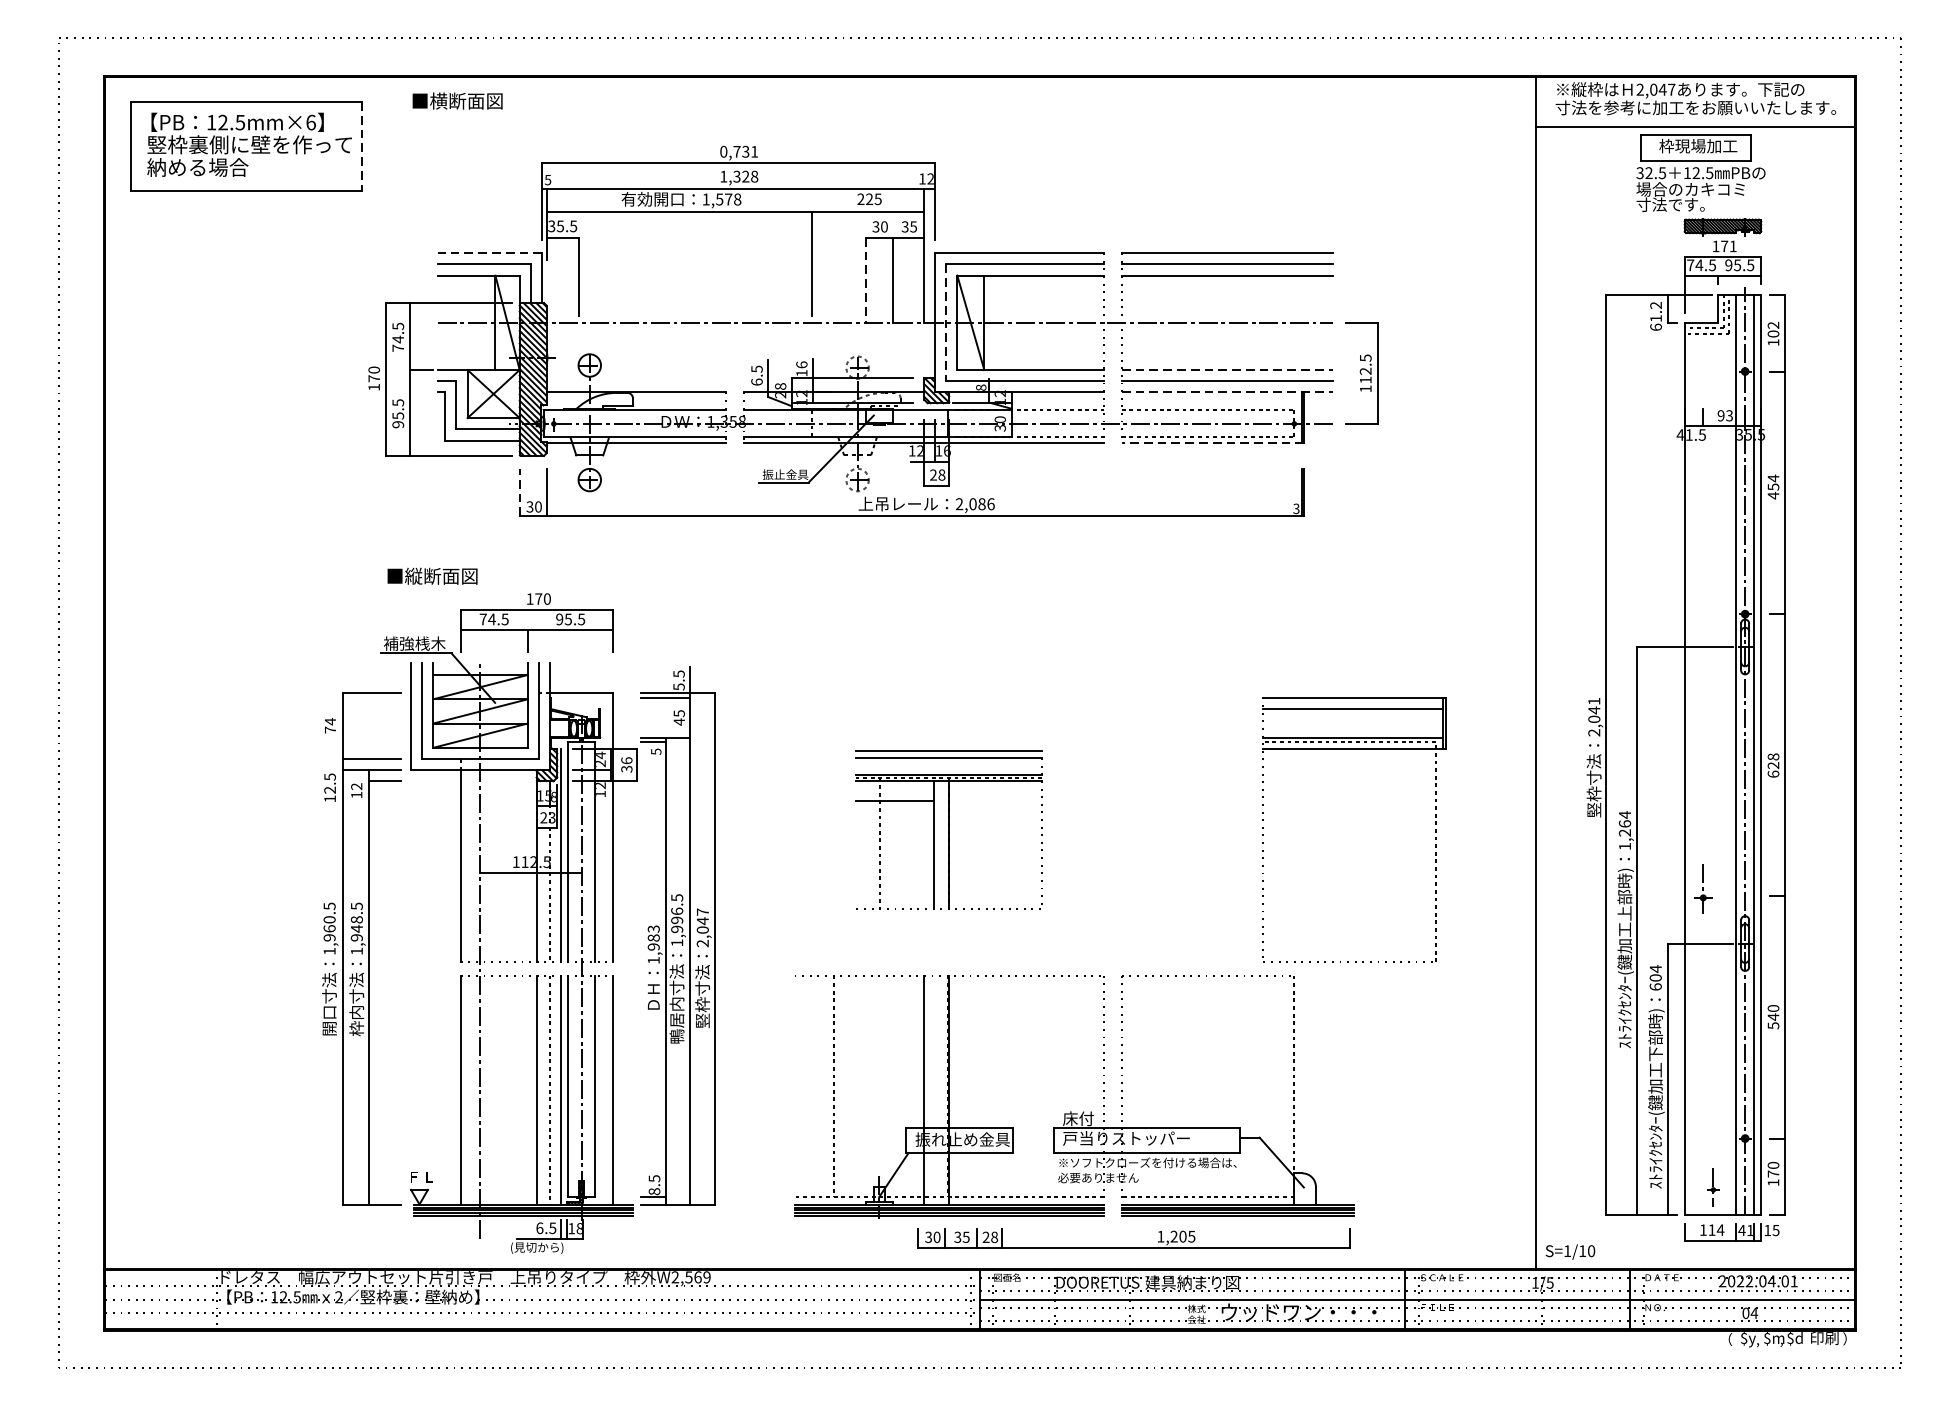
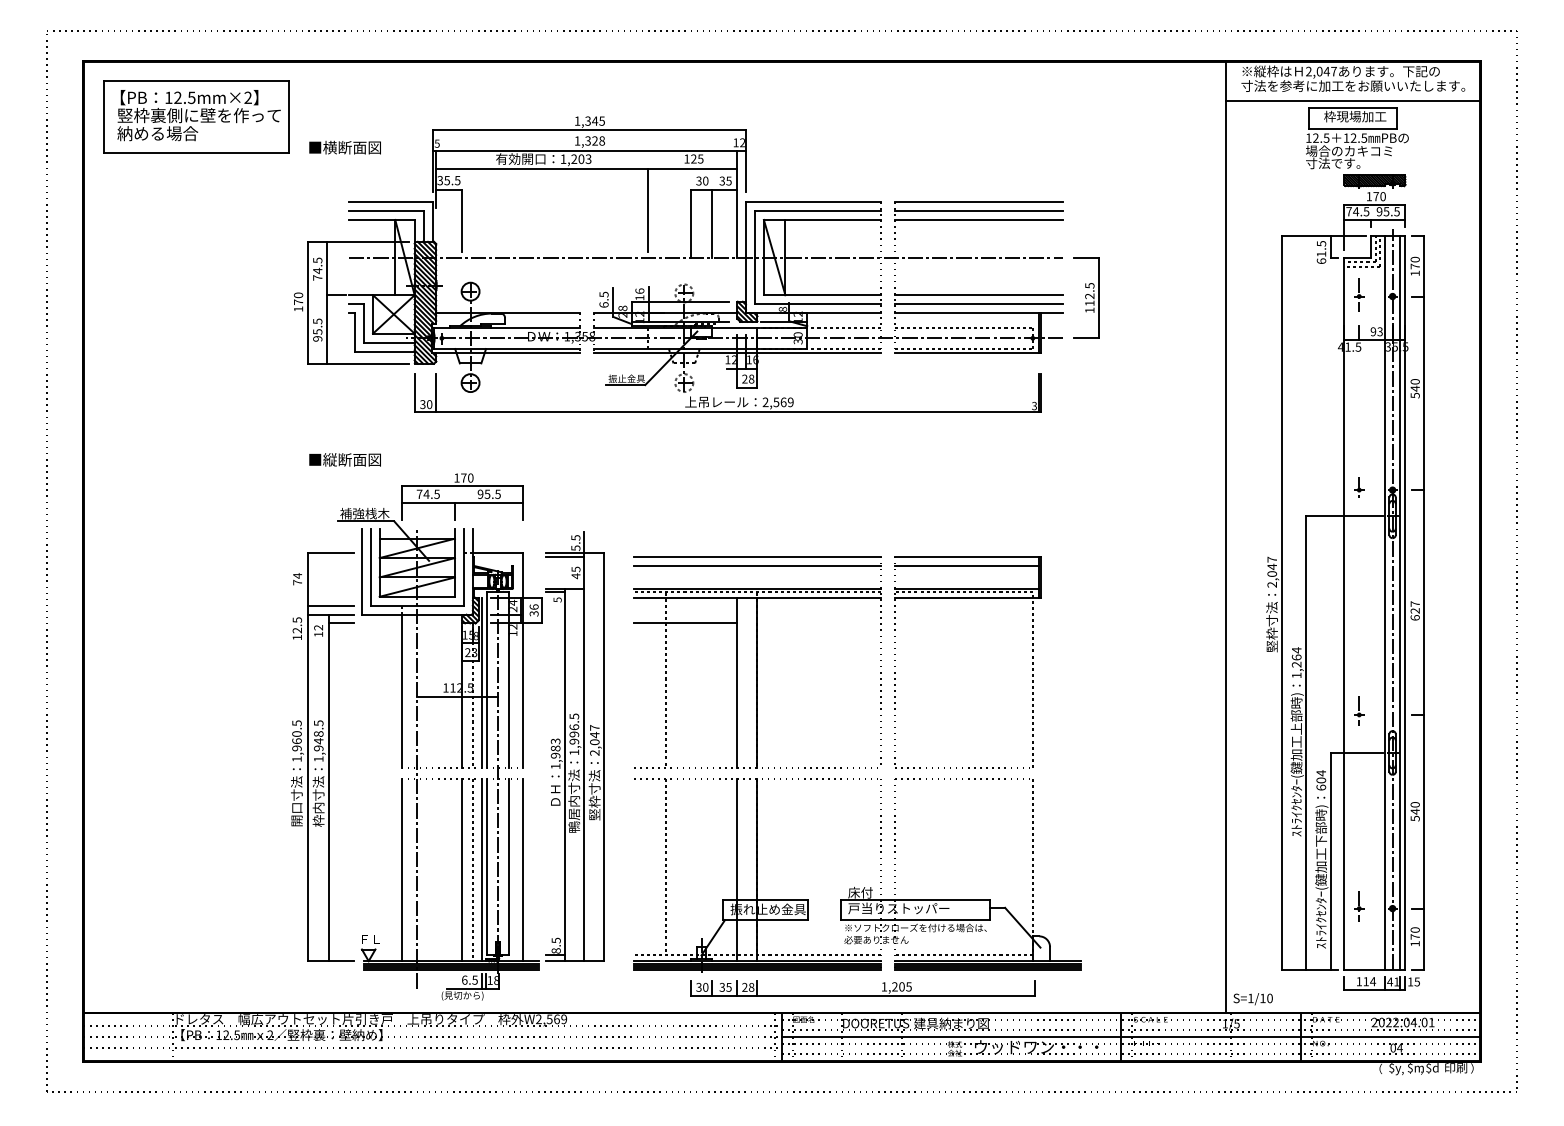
text: (456, 100) -> (344, 147), moved
text: (311, 122) -> (248, 97), 12.5mm×6 -> 12.5mm×2
line: (362, 147) -> (289, 117), dashed -> solid
text: (738, 151) -> (589, 120), 0,731 -> 1,345
text: (1639, 172) -> (1308, 137), 32.5 -> 12.5
text: (860, 198) -> (686, 158), 225 -> 125
text: (728, 199) -> (581, 159), 1,578 -> 1,203
text: (1732, 246) -> (1382, 196), 171 -> 170
line: (489, 253) -> (390, 202), dashed -> solid
line: (865, 281) -> (690, 224), dashed -> solid
text: (1656, 305) -> (1321, 243), 61.2 -> 61.5
line: (945, 322) -> (754, 257), dashed -> solid
text: (1772, 328) -> (1414, 262), 102 -> 170
part: (1703, 369) -> (1359, 294), added
line: (1227, 370) -> (979, 295), dashed -> solid
line: (1227, 392) -> (979, 313), dashed -> solid
line: (1212, 442) -> (967, 353), dashed -> solid
text: (1772, 486) -> (1414, 388), 454 -> 540
line: (519, 493) -> (414, 393), dashed -> solid
text: (981, 504) -> (783, 402), 2,086 -> 2,569
part: (1703, 610) -> (1359, 487), added
text: (1593, 701) -> (1271, 559), 2,041 -> 2,047
part: (1354, 749) -> (967, 598), moved
text: (1772, 756) -> (1414, 603), 628 -> 627
part: (949, 830) -> (757, 662), size x1.67
part: (1703, 890) -> (1359, 710), size x0.71
part: (535, 922) -> (461, 736), moved
part: (1713, 1187) -> (1359, 906), moved
part: (1133, 1247) -> (862, 995), moved

